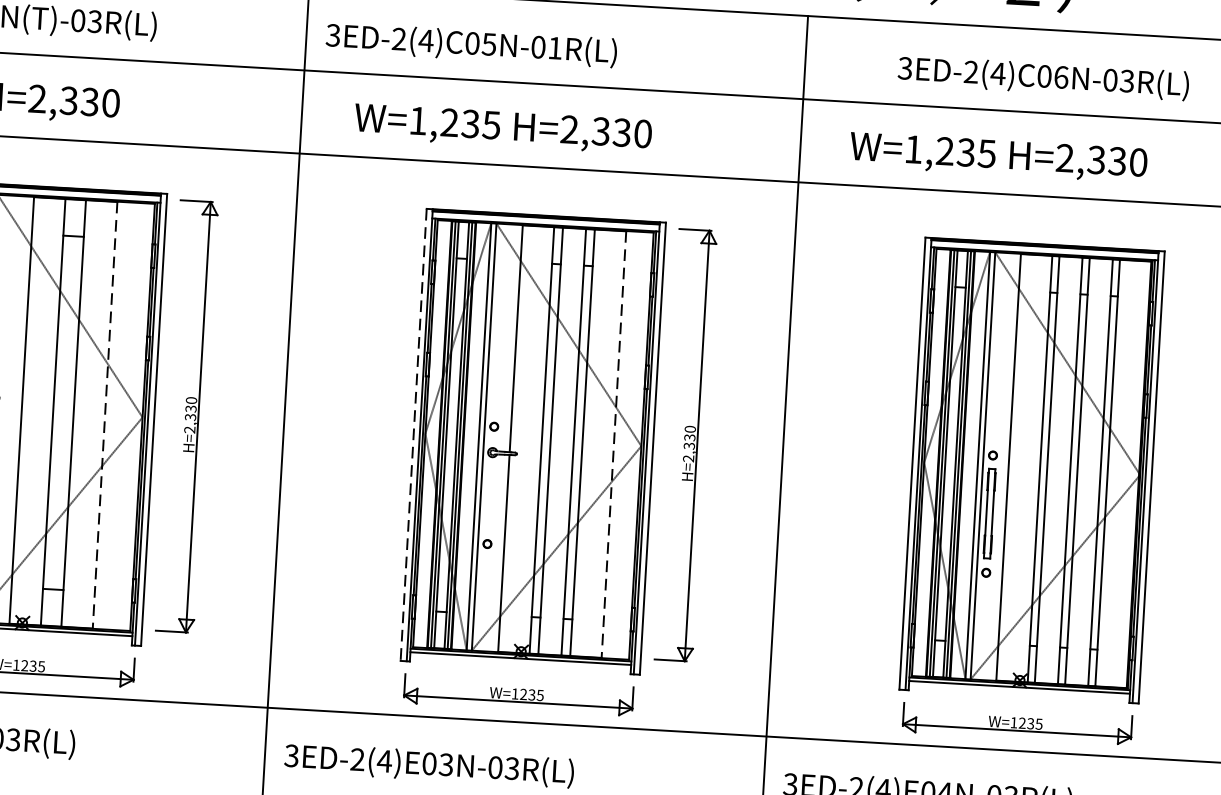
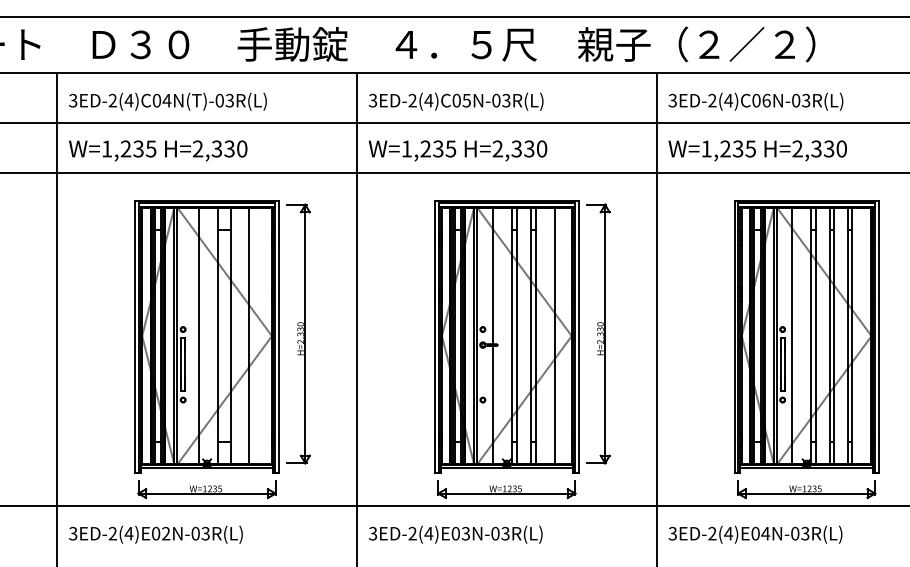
text: (555, 47) -> (506, 100), 3ED-2(4)C05N-01R(L) -> 3ED-2(4)C05N-03R(L)
text: (1042, 77) -> (755, 101), moved
text: (502, 128) -> (457, 150), moved
text: (998, 156) -> (757, 150), moved
line: (105, 415) -> (249, 336), dashed -> solid
line: (412, 435) -> (434, 337), dashed -> solid
line: (614, 445) -> (555, 336), dashed -> solid

